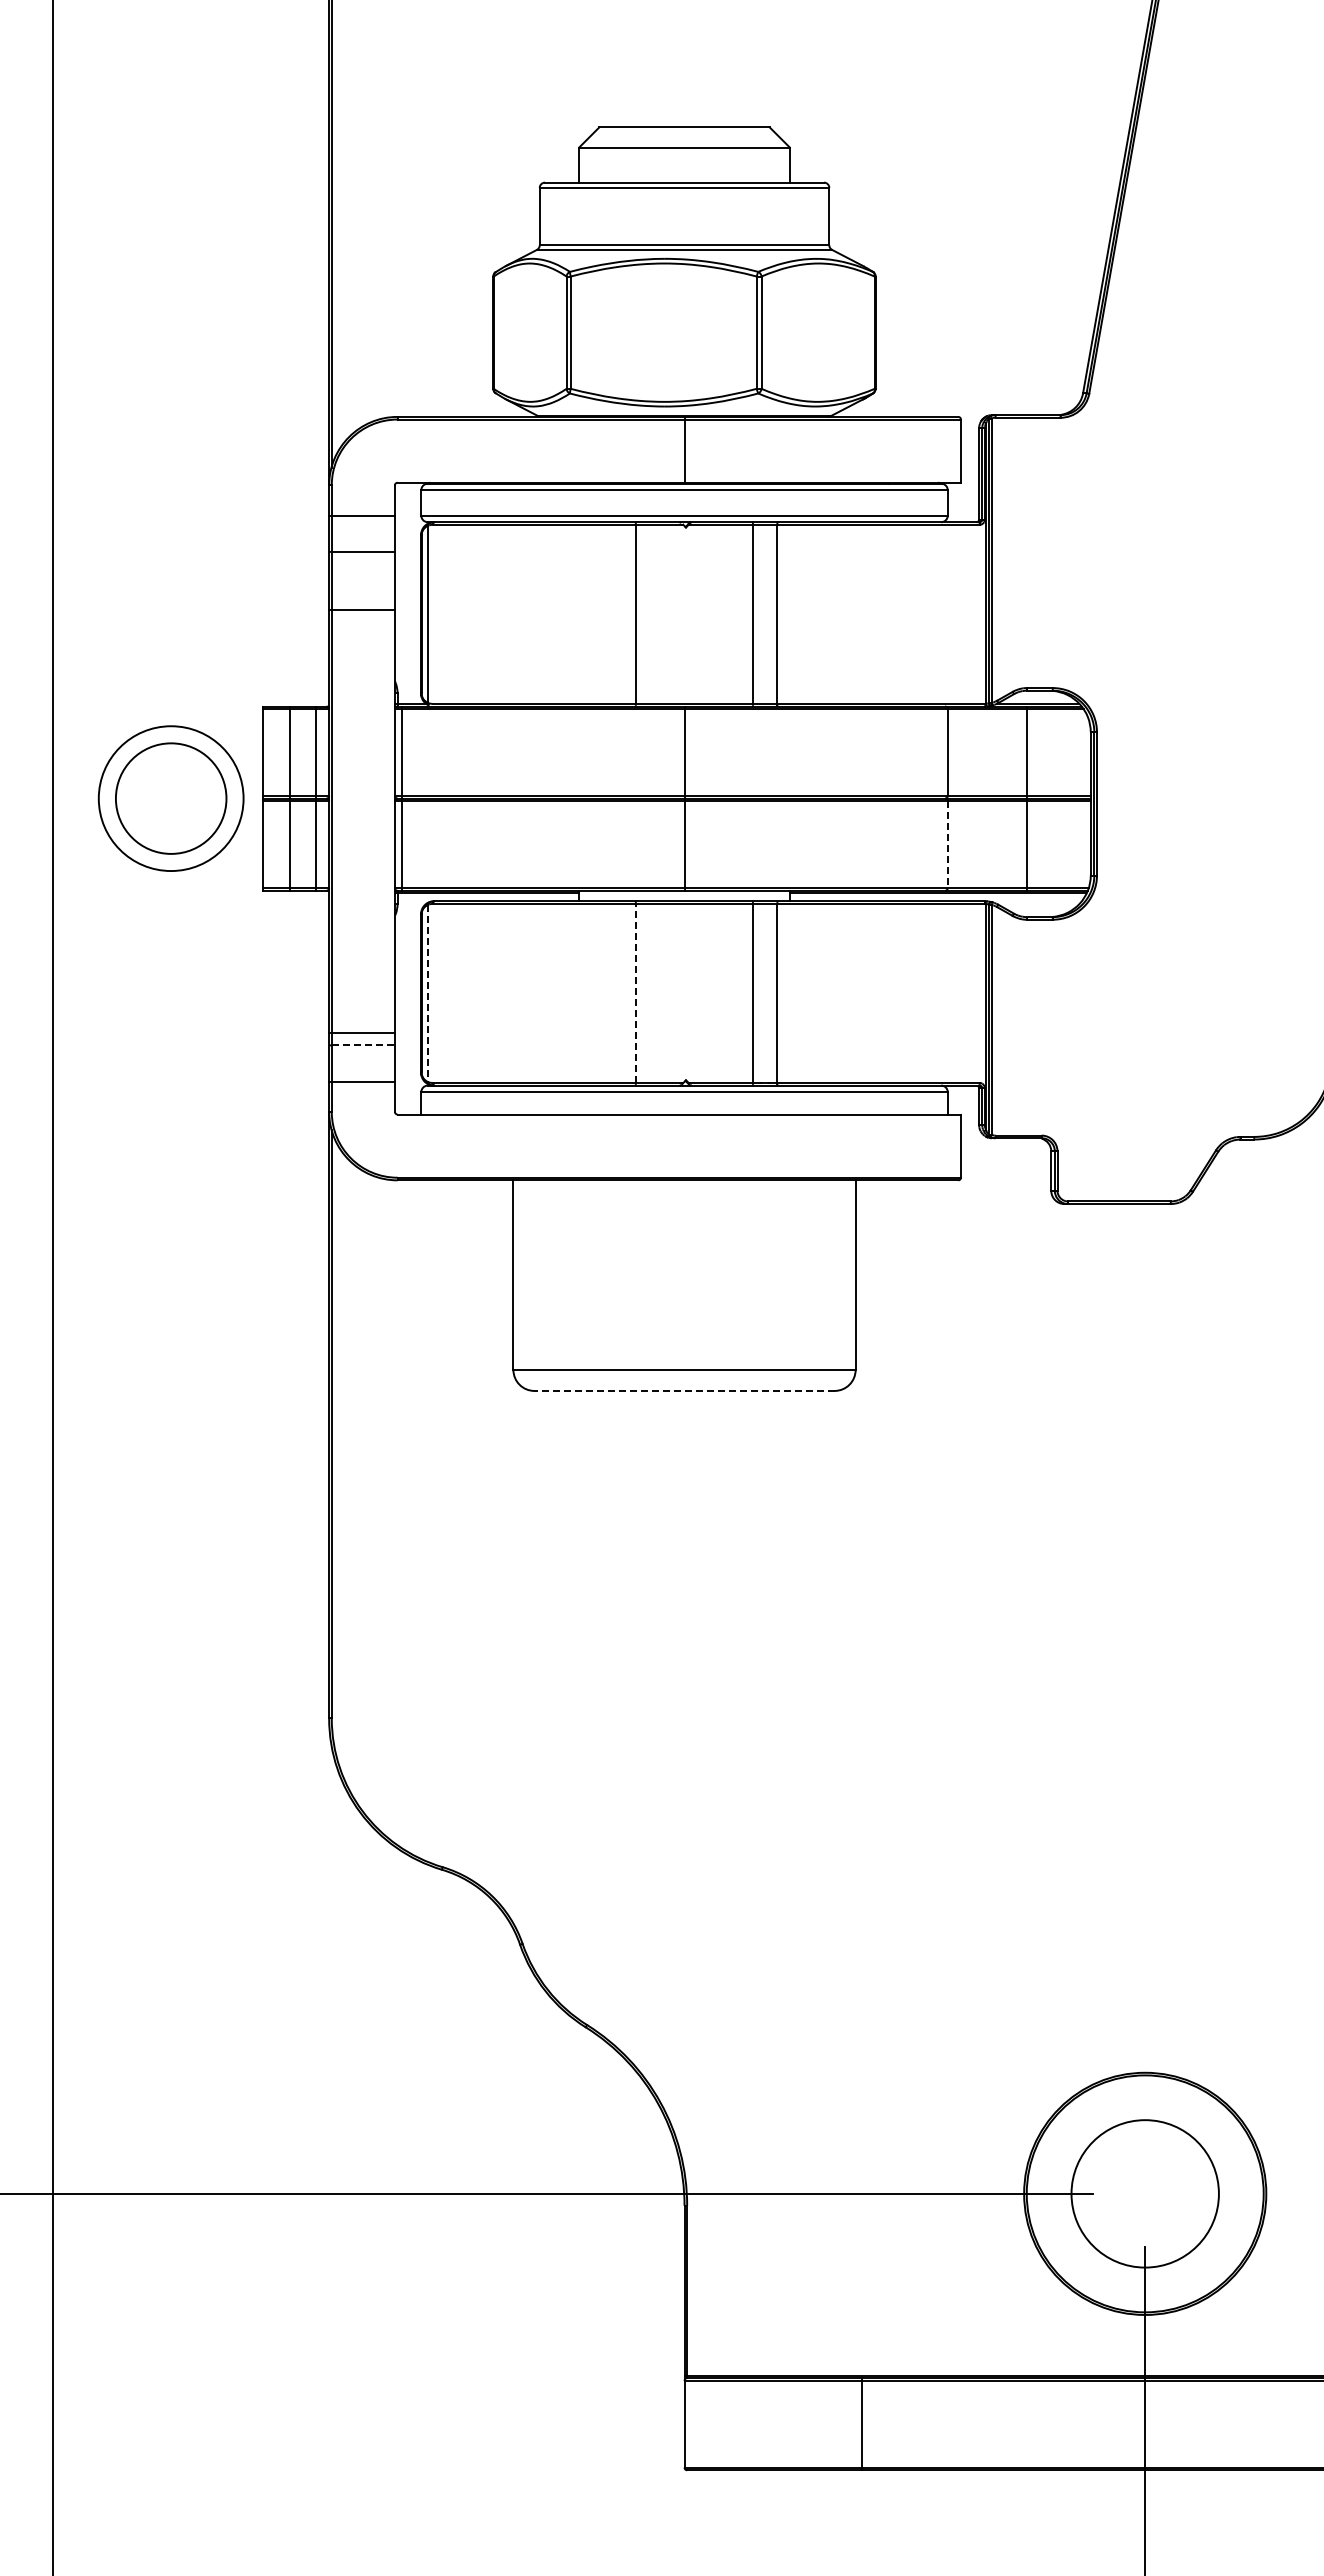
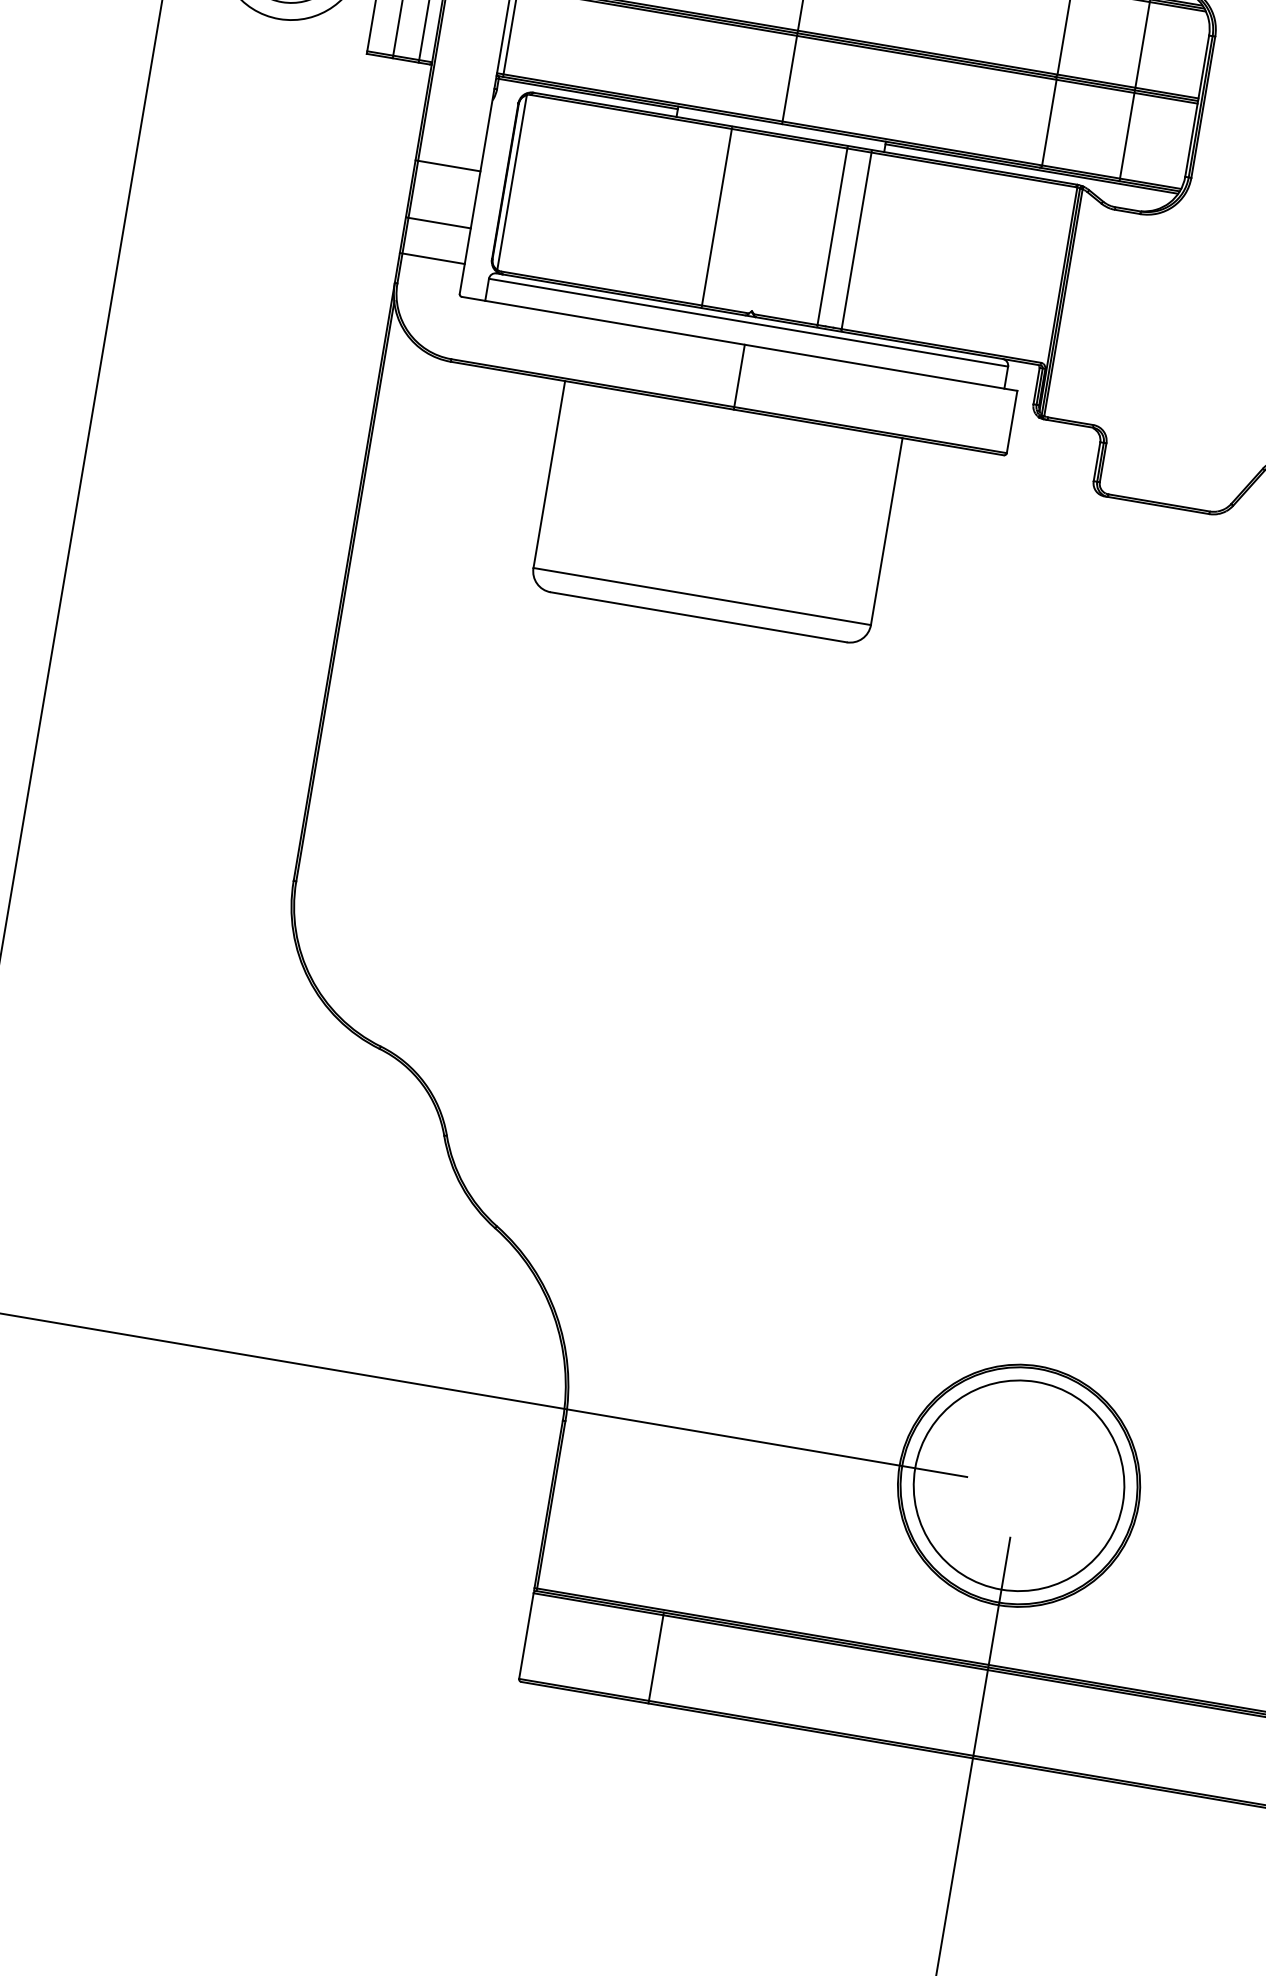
line: (947, 845) -> (1048, 123), dashed -> solid
line: (428, 993) -> (512, 182), dashed -> solid
line: (635, 993) -> (716, 217), dashed -> solid
line: (361, 1032) -> (447, 165), moved
line: (363, 1045) -> (439, 223), dashed -> solid
line: (684, 1147) -> (739, 377), added
line: (684, 1390) -> (698, 616), dashed -> solid
circle: (1144, 2193) -> (1018, 1485), size x1.43
line: (862, 2424) -> (656, 1658), moved

